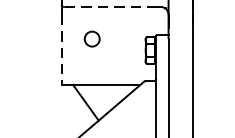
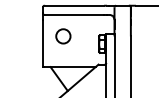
line: (110, 6) -> (75, 14), dashed -> solid
circle: (92, 39) -> (63, 36), size x1.43
line: (60, 49) -> (42, 43), dashed -> solid

